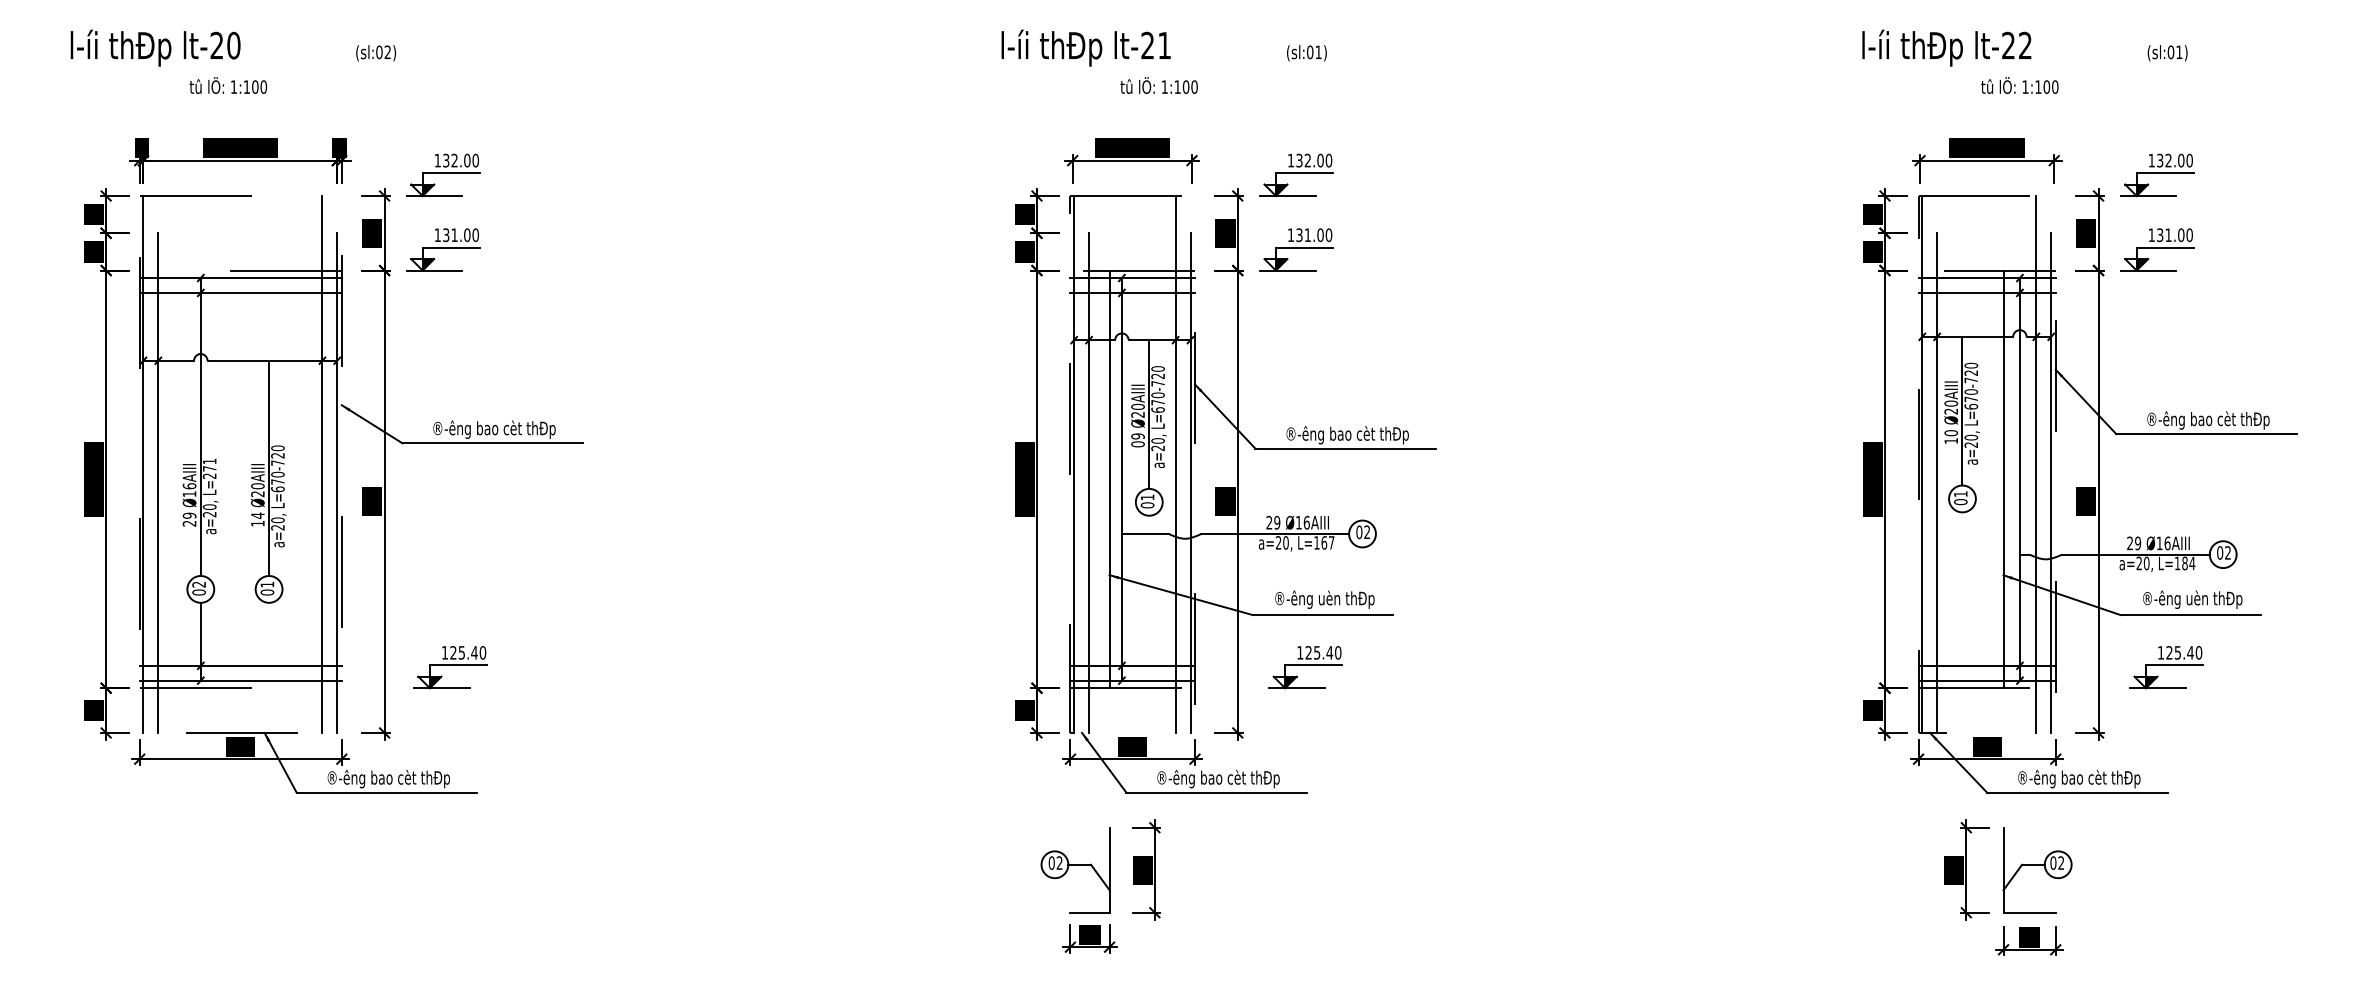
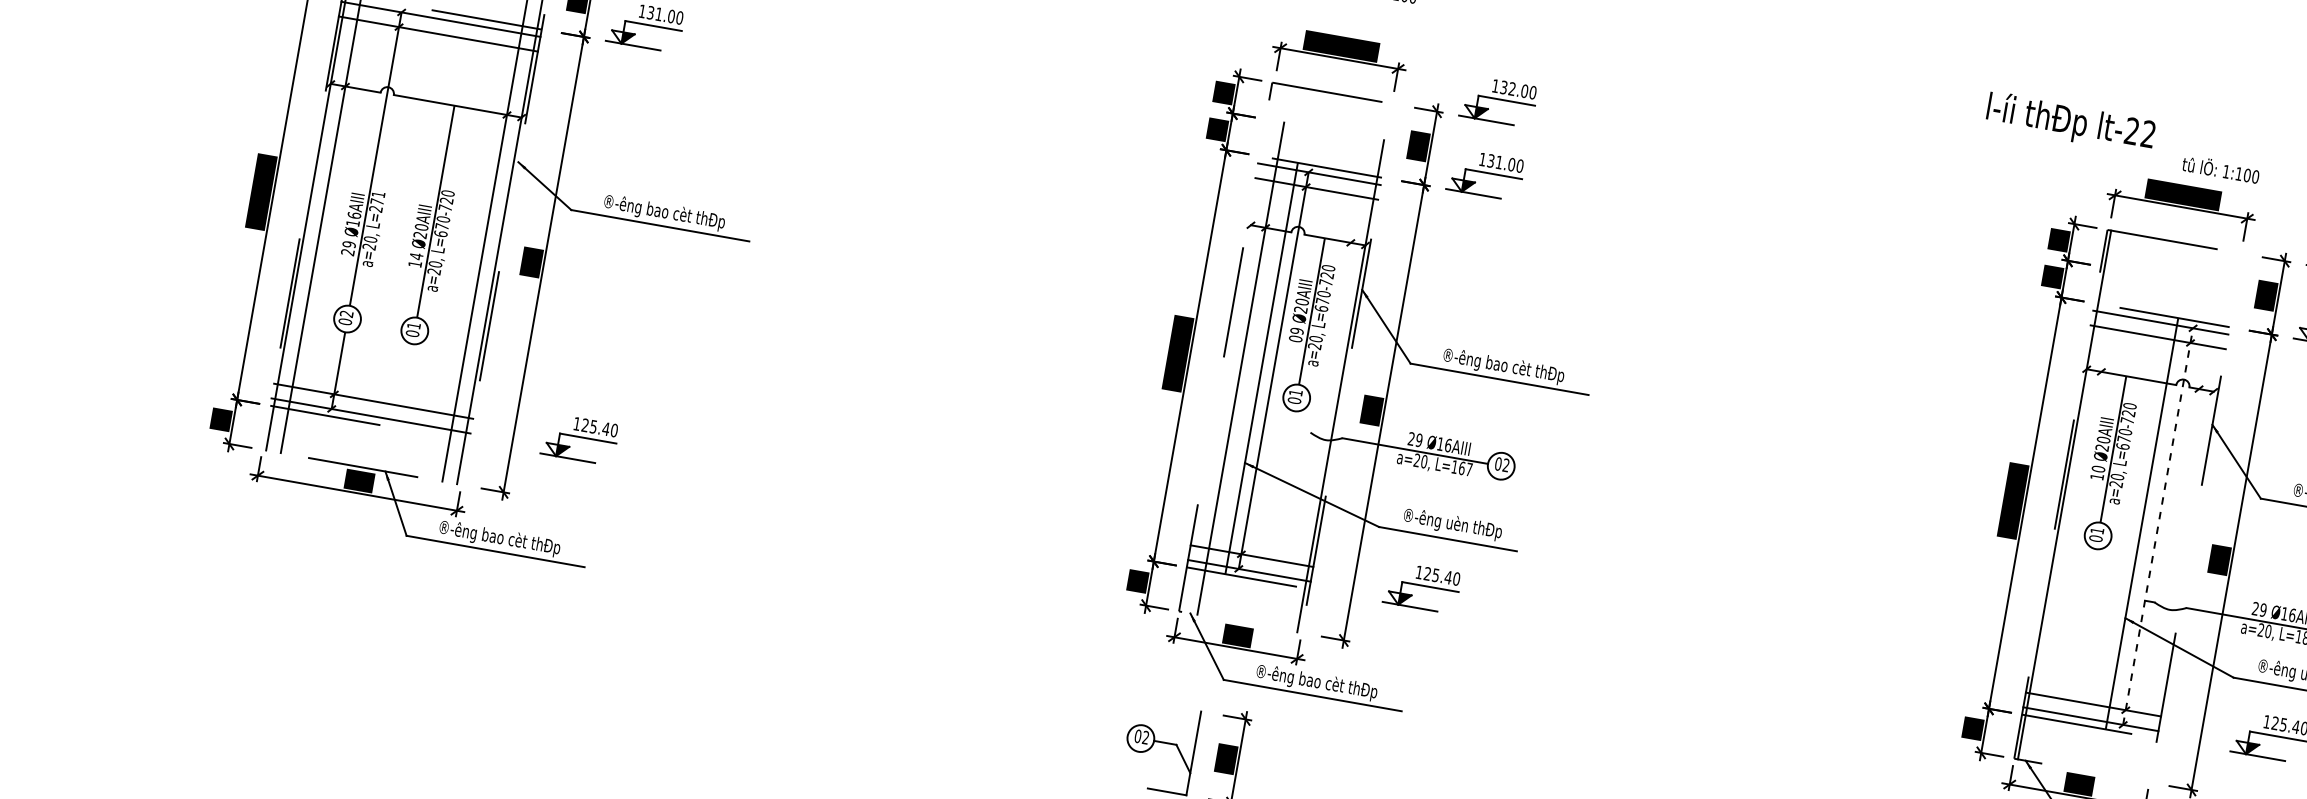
text: (1946, 47) -> (2070, 122), moved
text: (2019, 85) -> (2220, 169), moved
line: (1074, 464) -> (1229, 347), removed
line: (1175, 464) -> (1329, 365), removed
line: (2036, 464) -> (2177, 514), removed
line: (2019, 478) -> (2157, 525), solid -> dashed
line: (1937, 482) -> (2076, 515), removed
line: (2051, 482) -> (2188, 535), removed
line: (1144, 534) -> (1286, 428), removed

